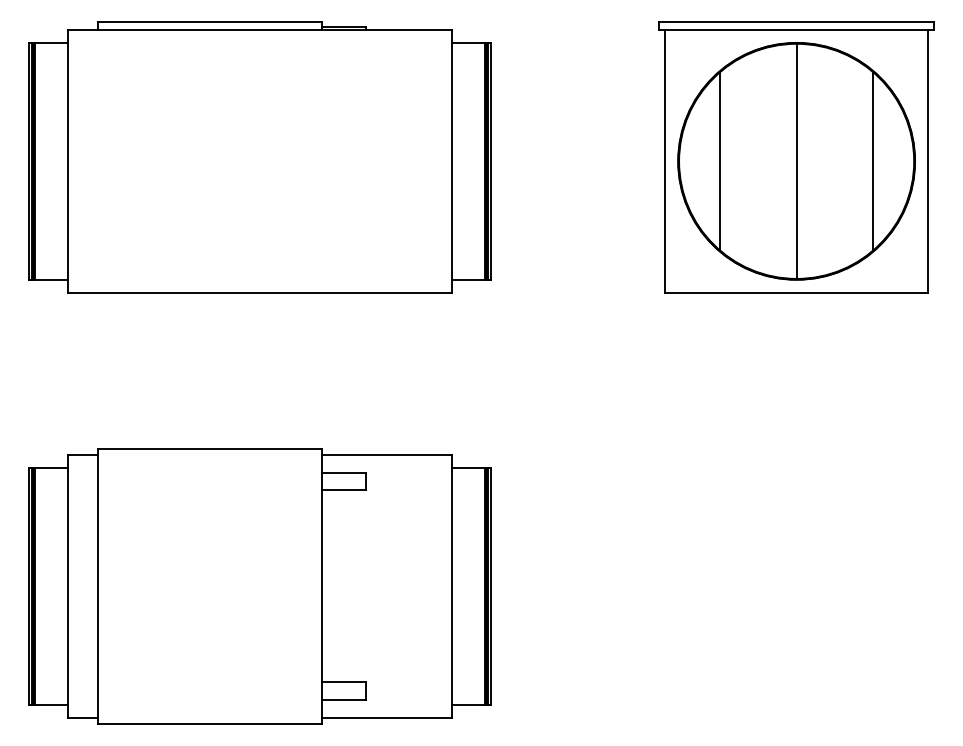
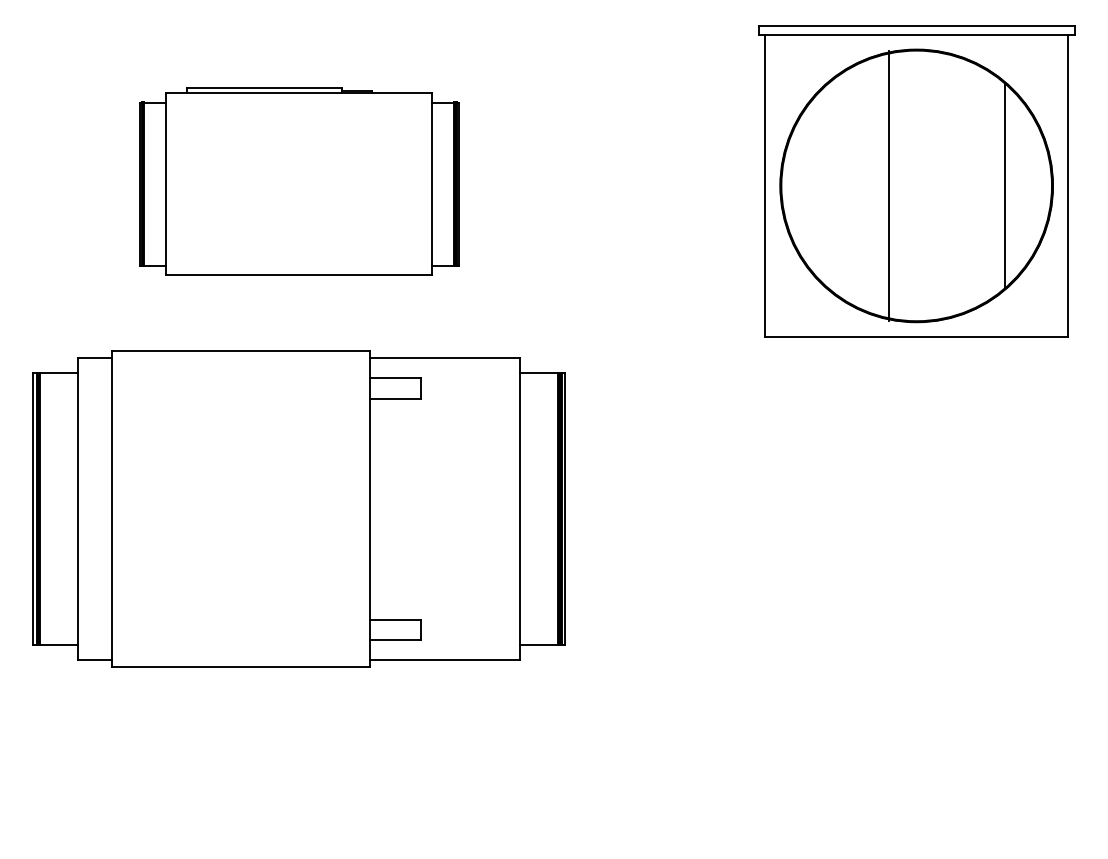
part: (259, 157) -> (298, 181), size x0.6
line: (720, 160) -> (828, 185), removed
line: (796, 160) -> (888, 185), moved
part: (259, 585) -> (298, 508), moved

